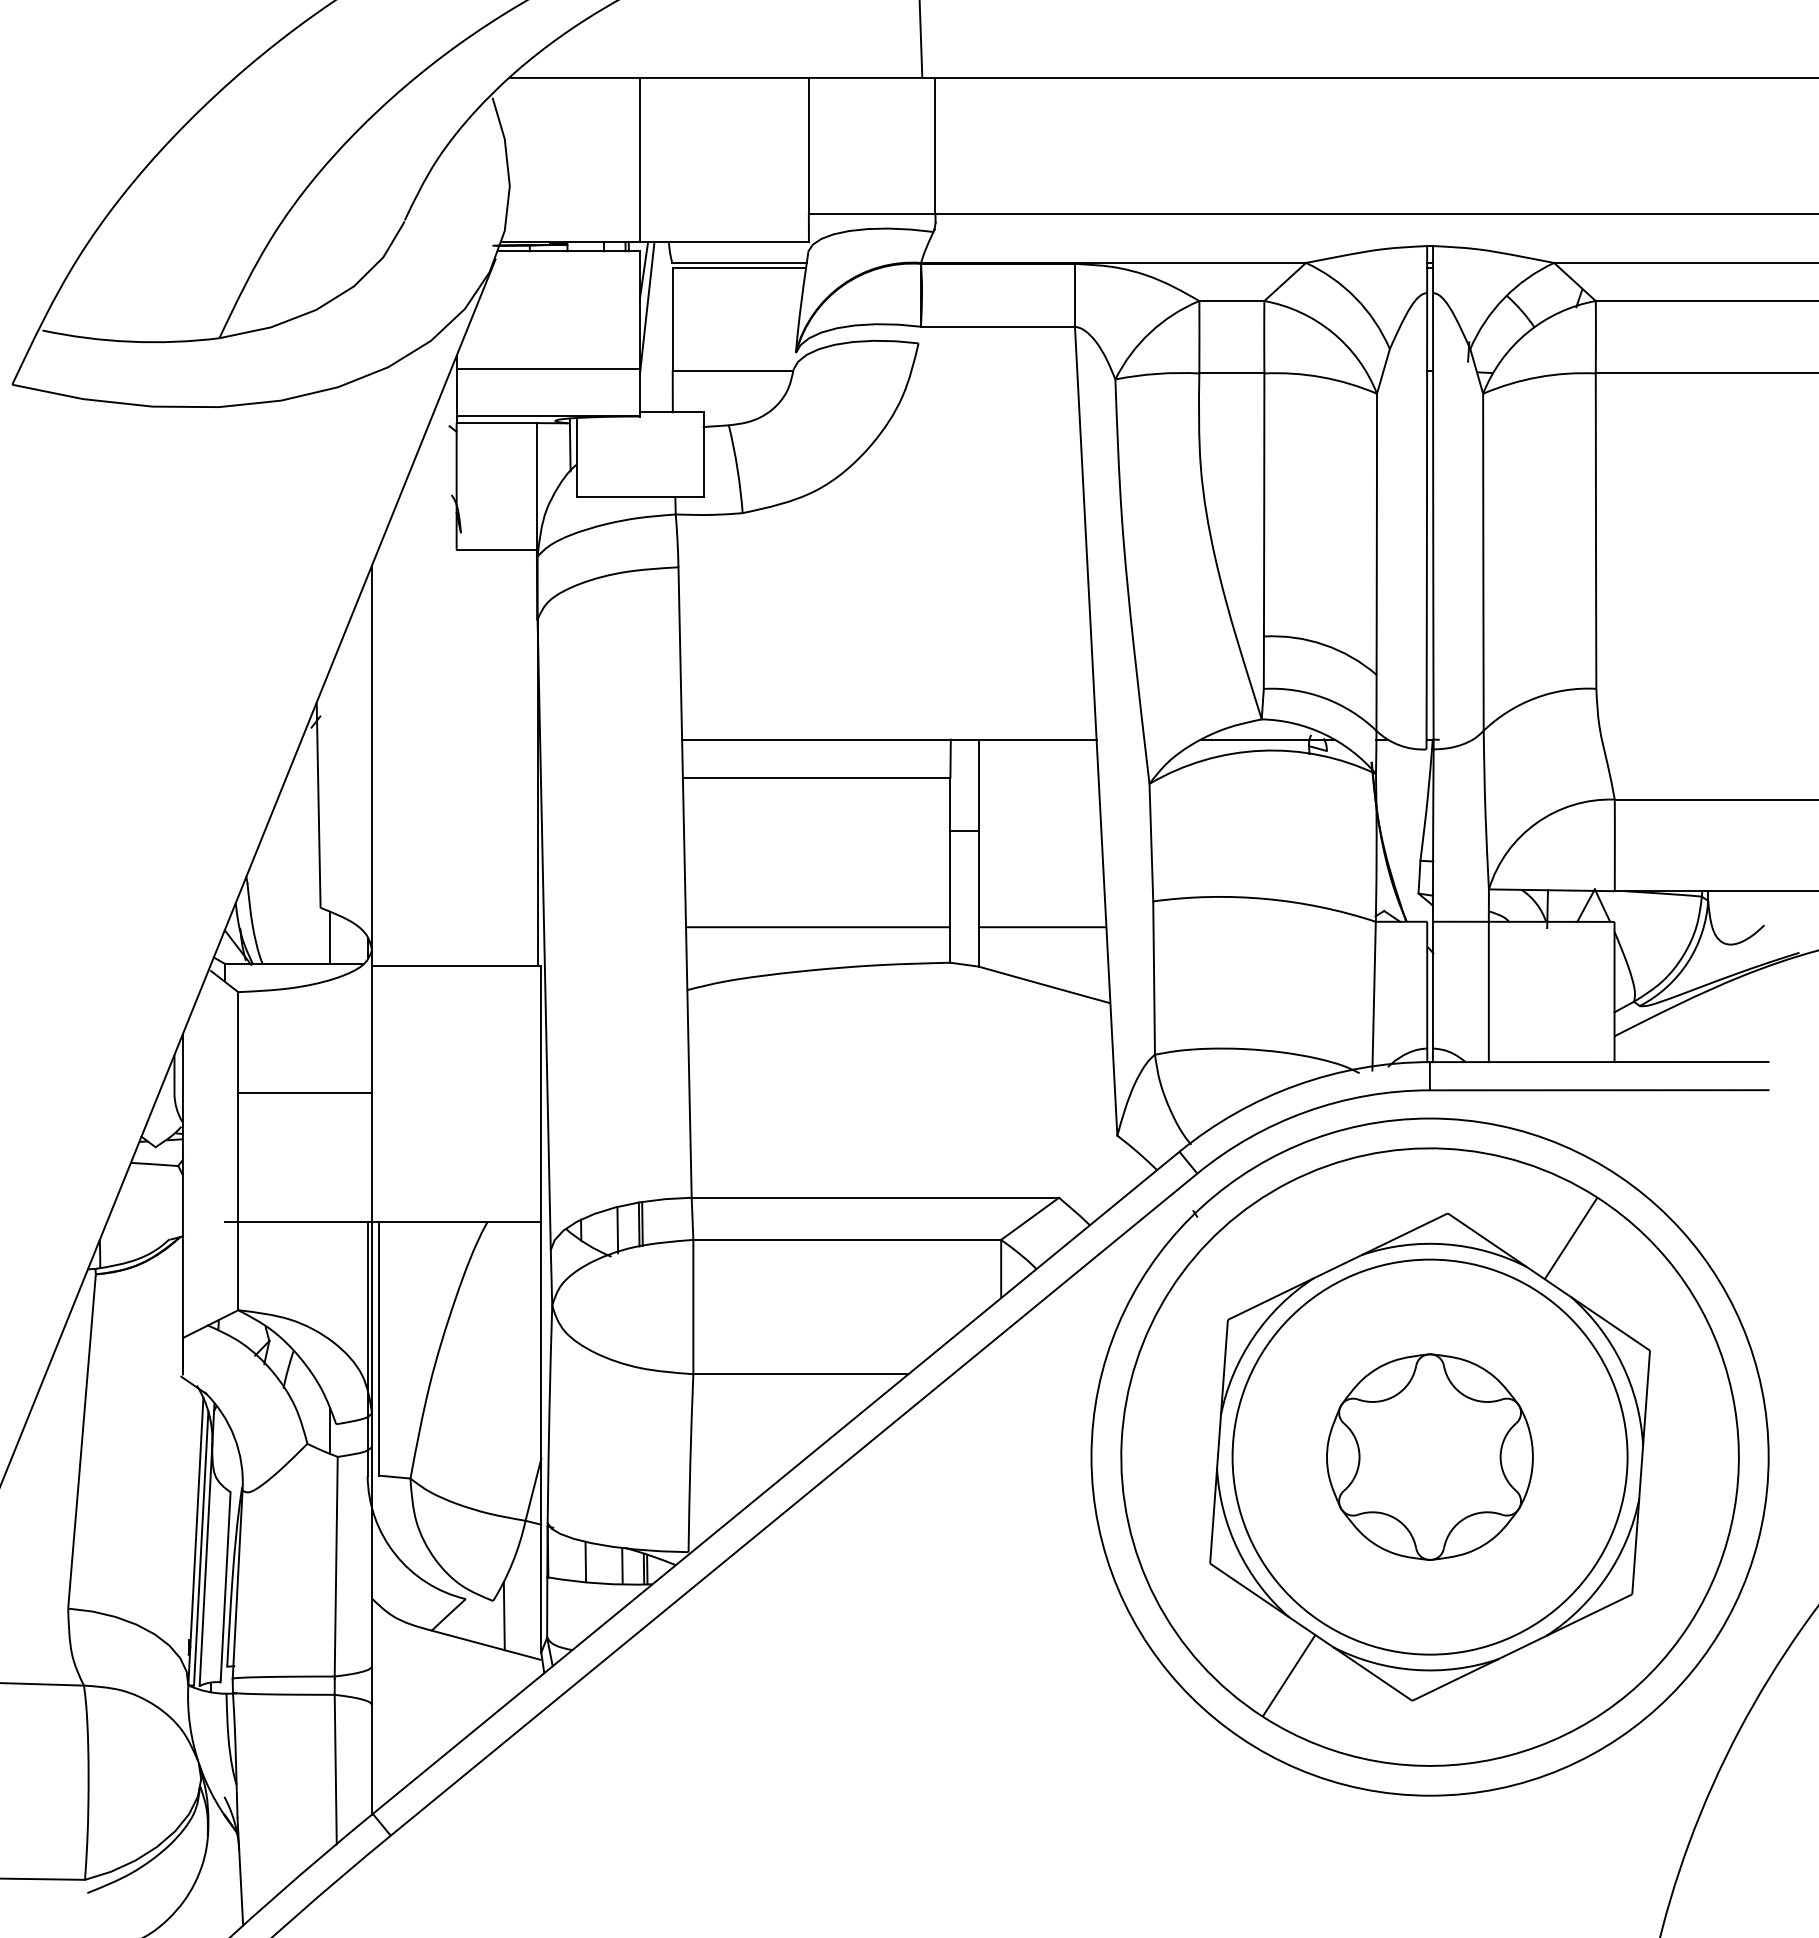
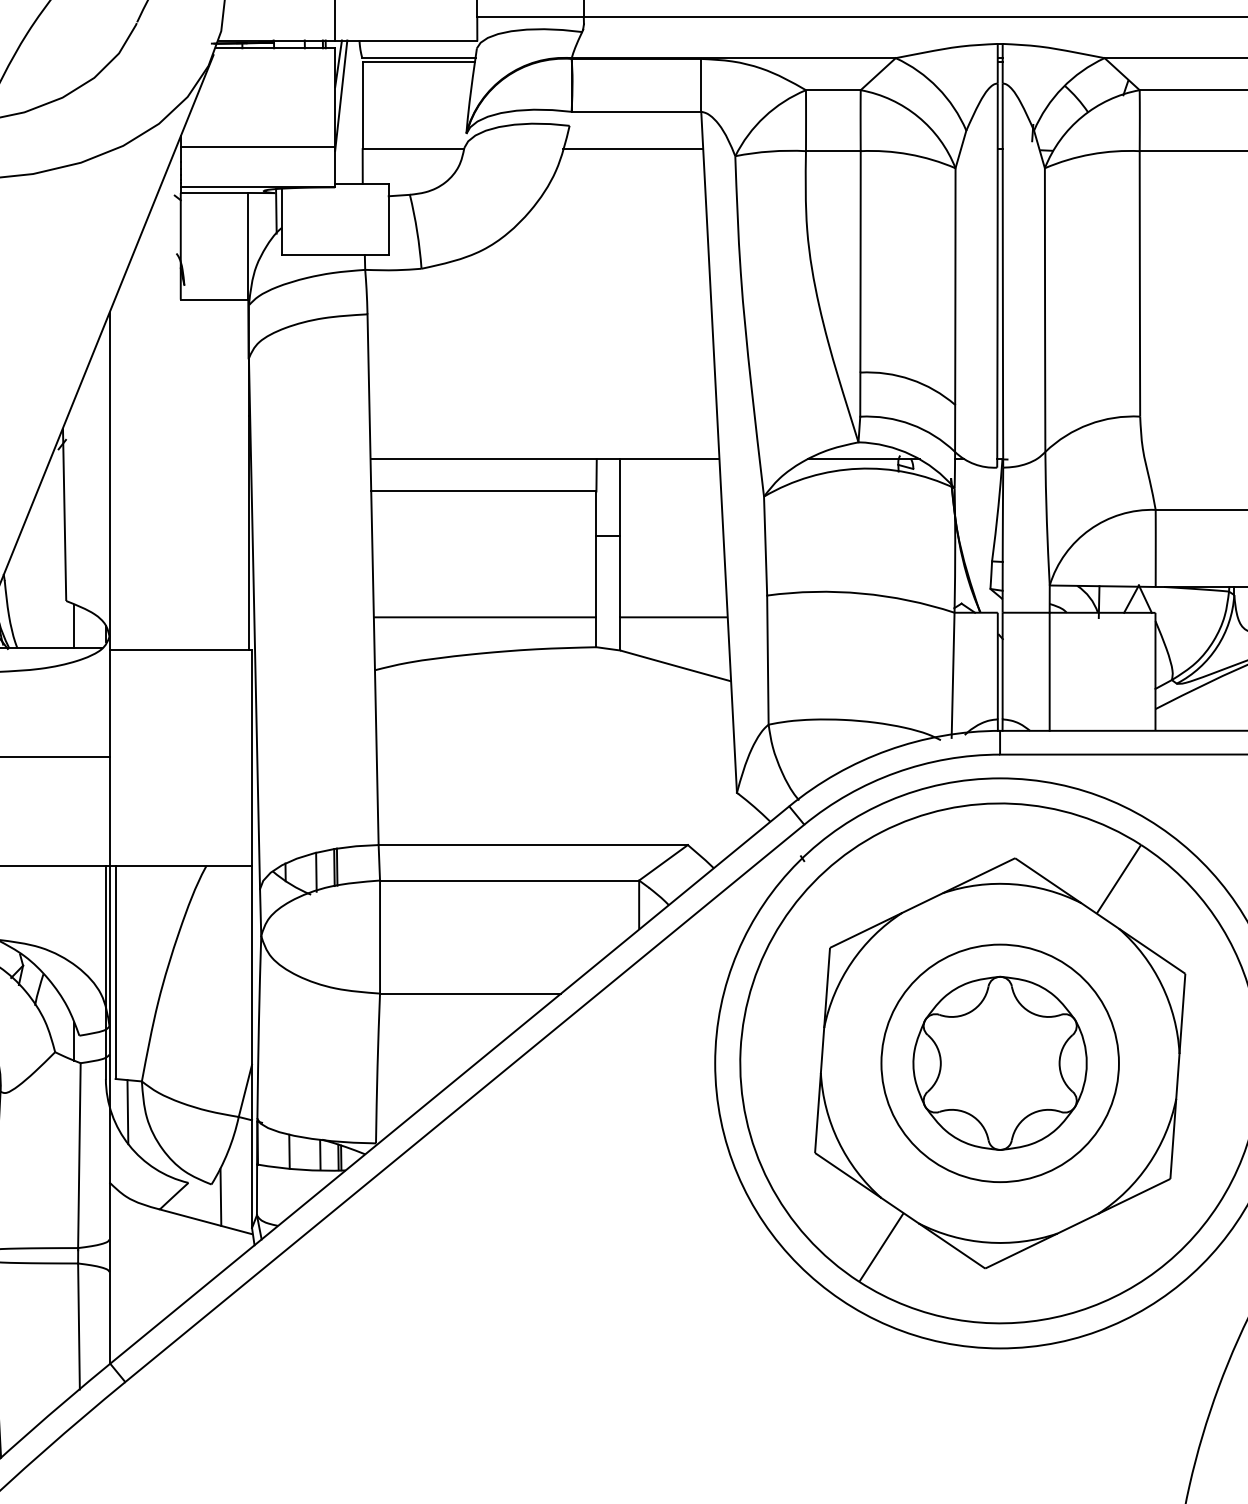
line: (993, 371) -> (632, 149), added
circle: (1430, 1457) -> (1000, 1063), size x0.71
line: (393, 1514) -> (127, 1111), added

